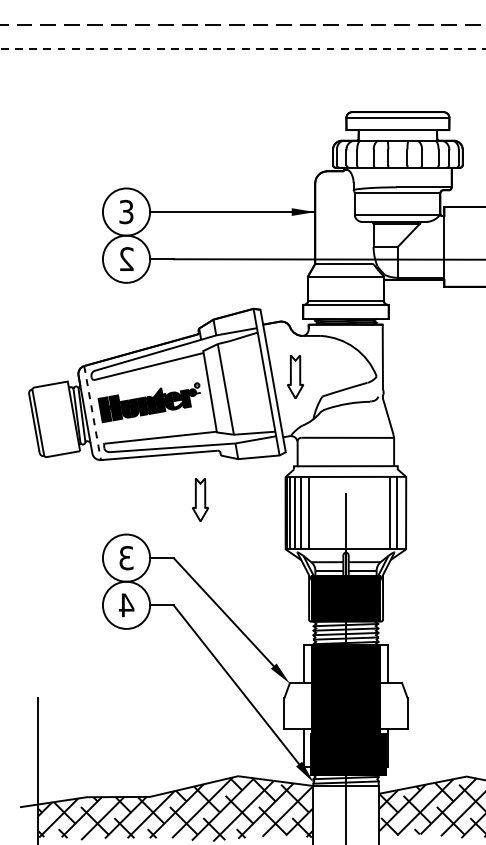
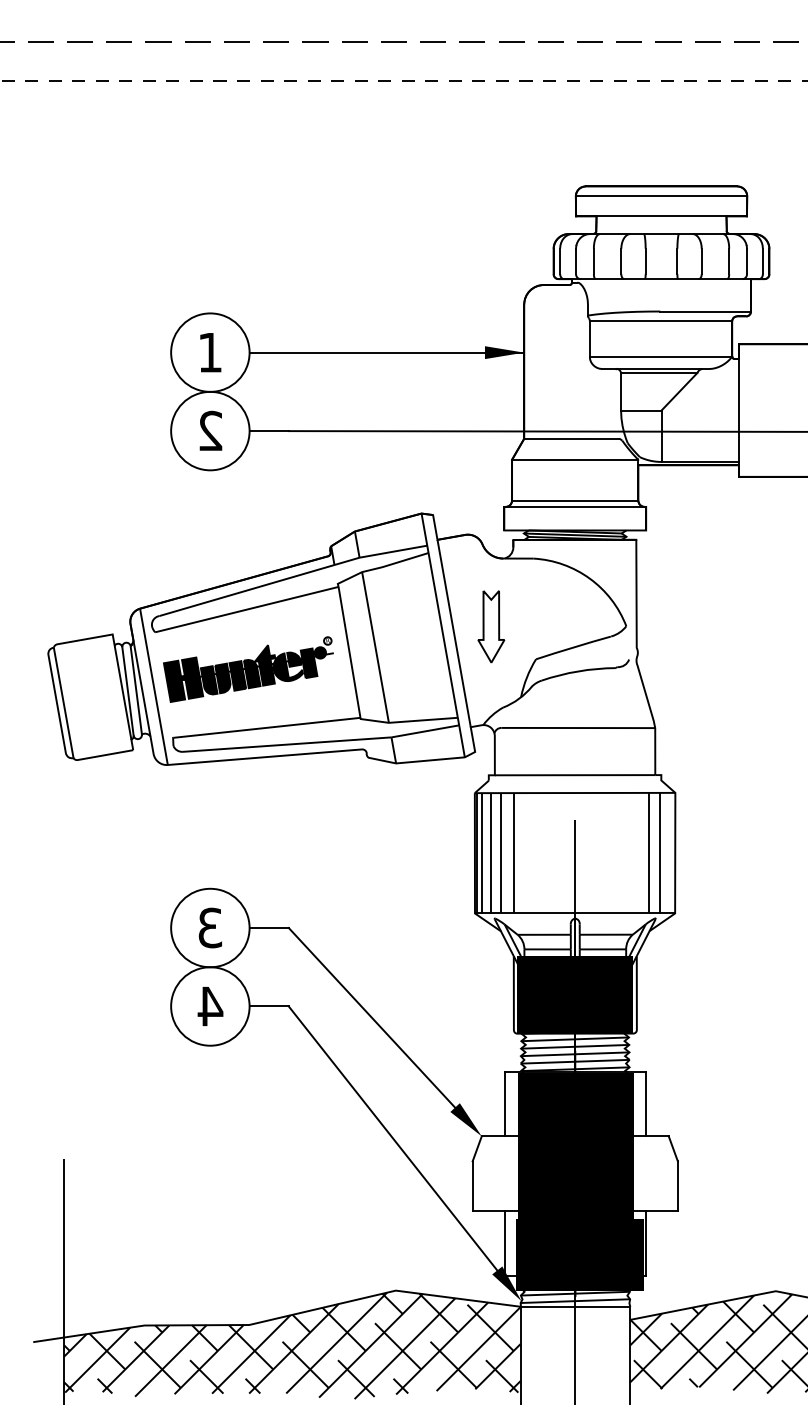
text: (126, 211) -> (210, 351), 3 -> 1
line: (92, 413) -> (153, 687), dashed -> solid
part: (200, 499) -> (333, 830), removed

